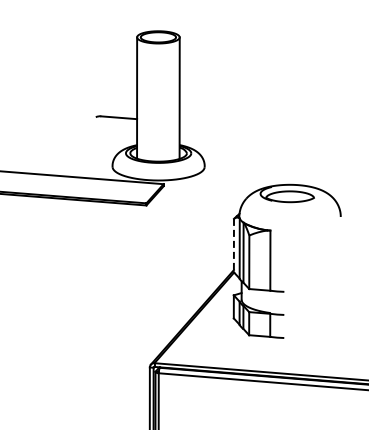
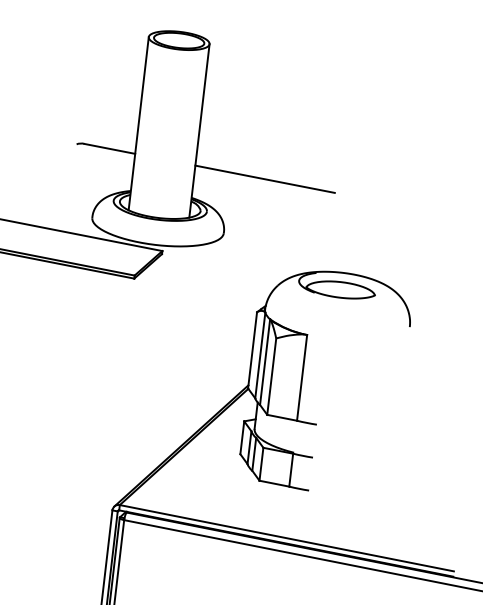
line: (228, 126) -> (264, 179), added
line: (233, 245) -> (251, 350), dashed -> solid

